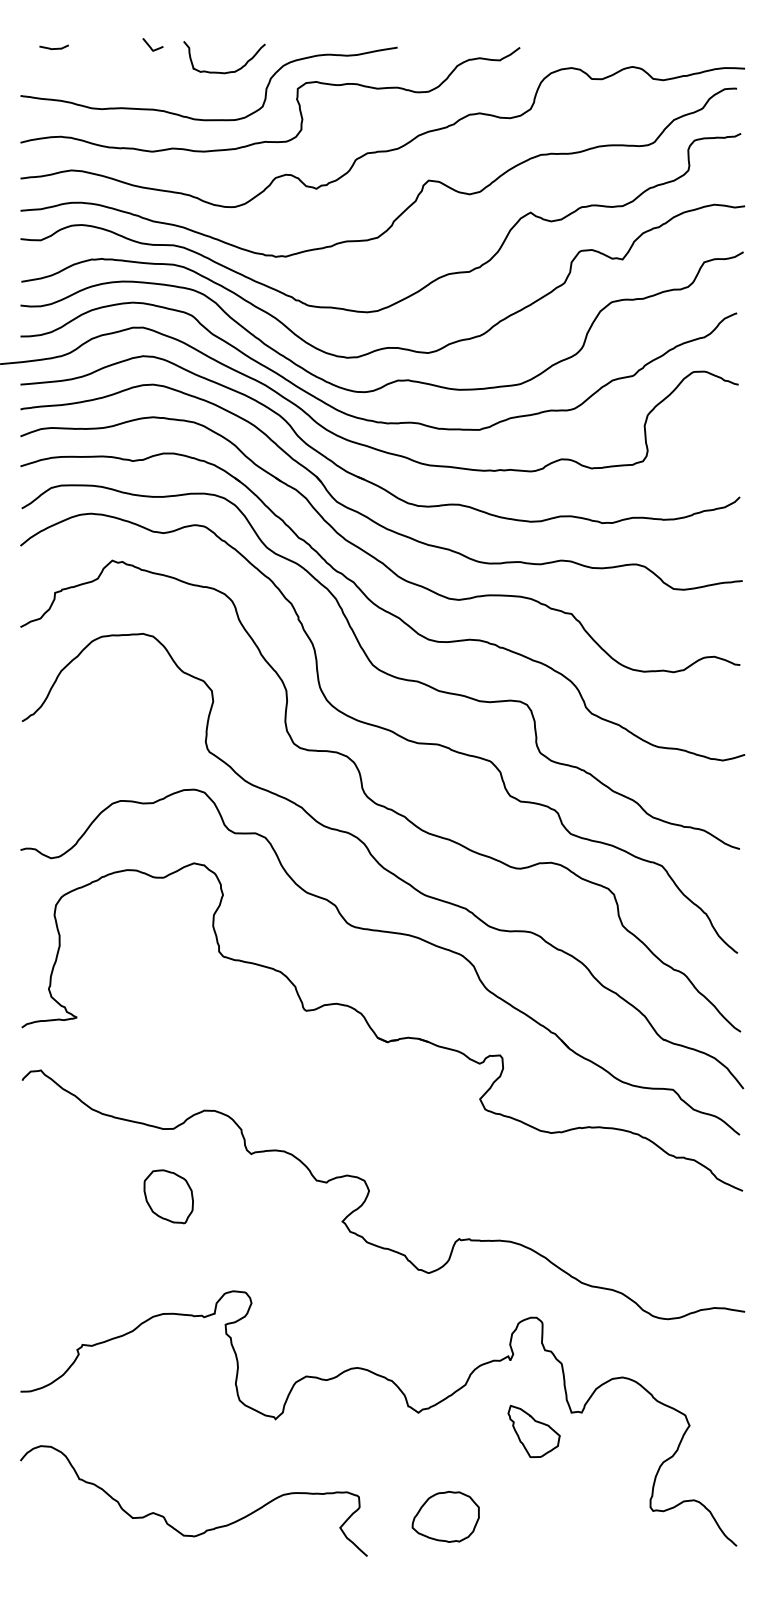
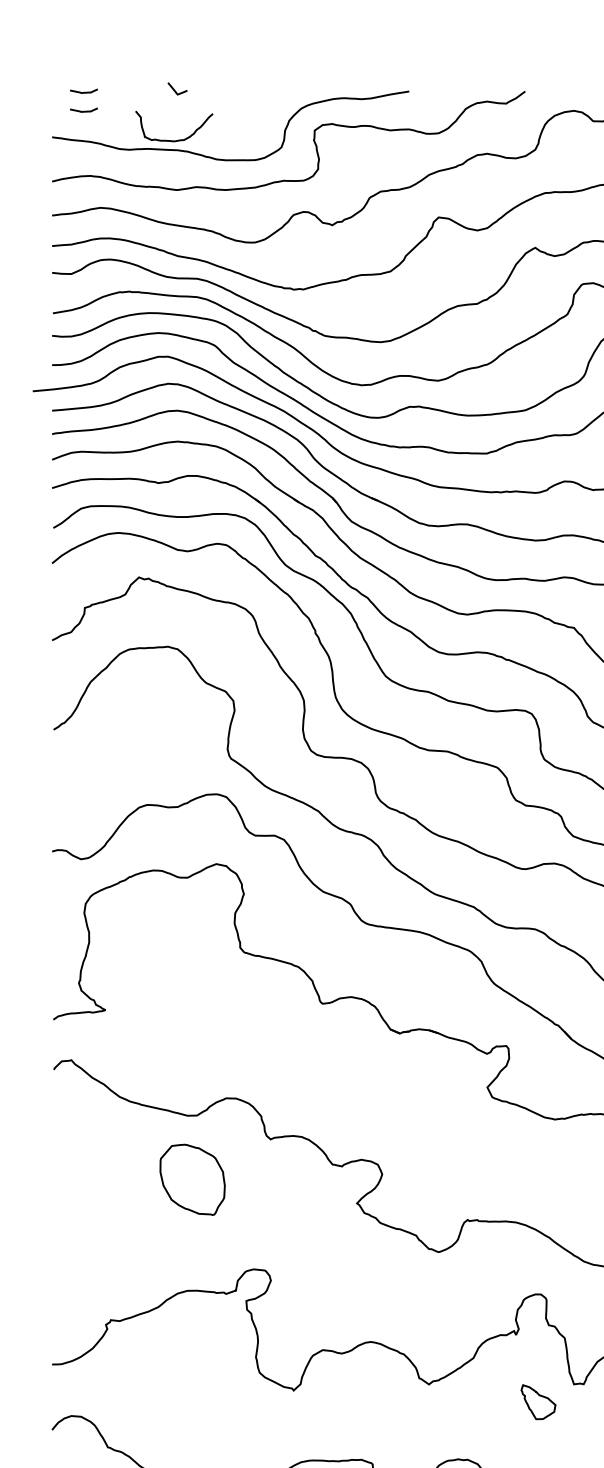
curve: (53, 68) -> (83, 111), added
curve: (227, 71) -> (177, 139), moved
part: (168, 1196) -> (192, 1179), size x1.4
part: (533, 1431) -> (537, 1402), size x0.7

